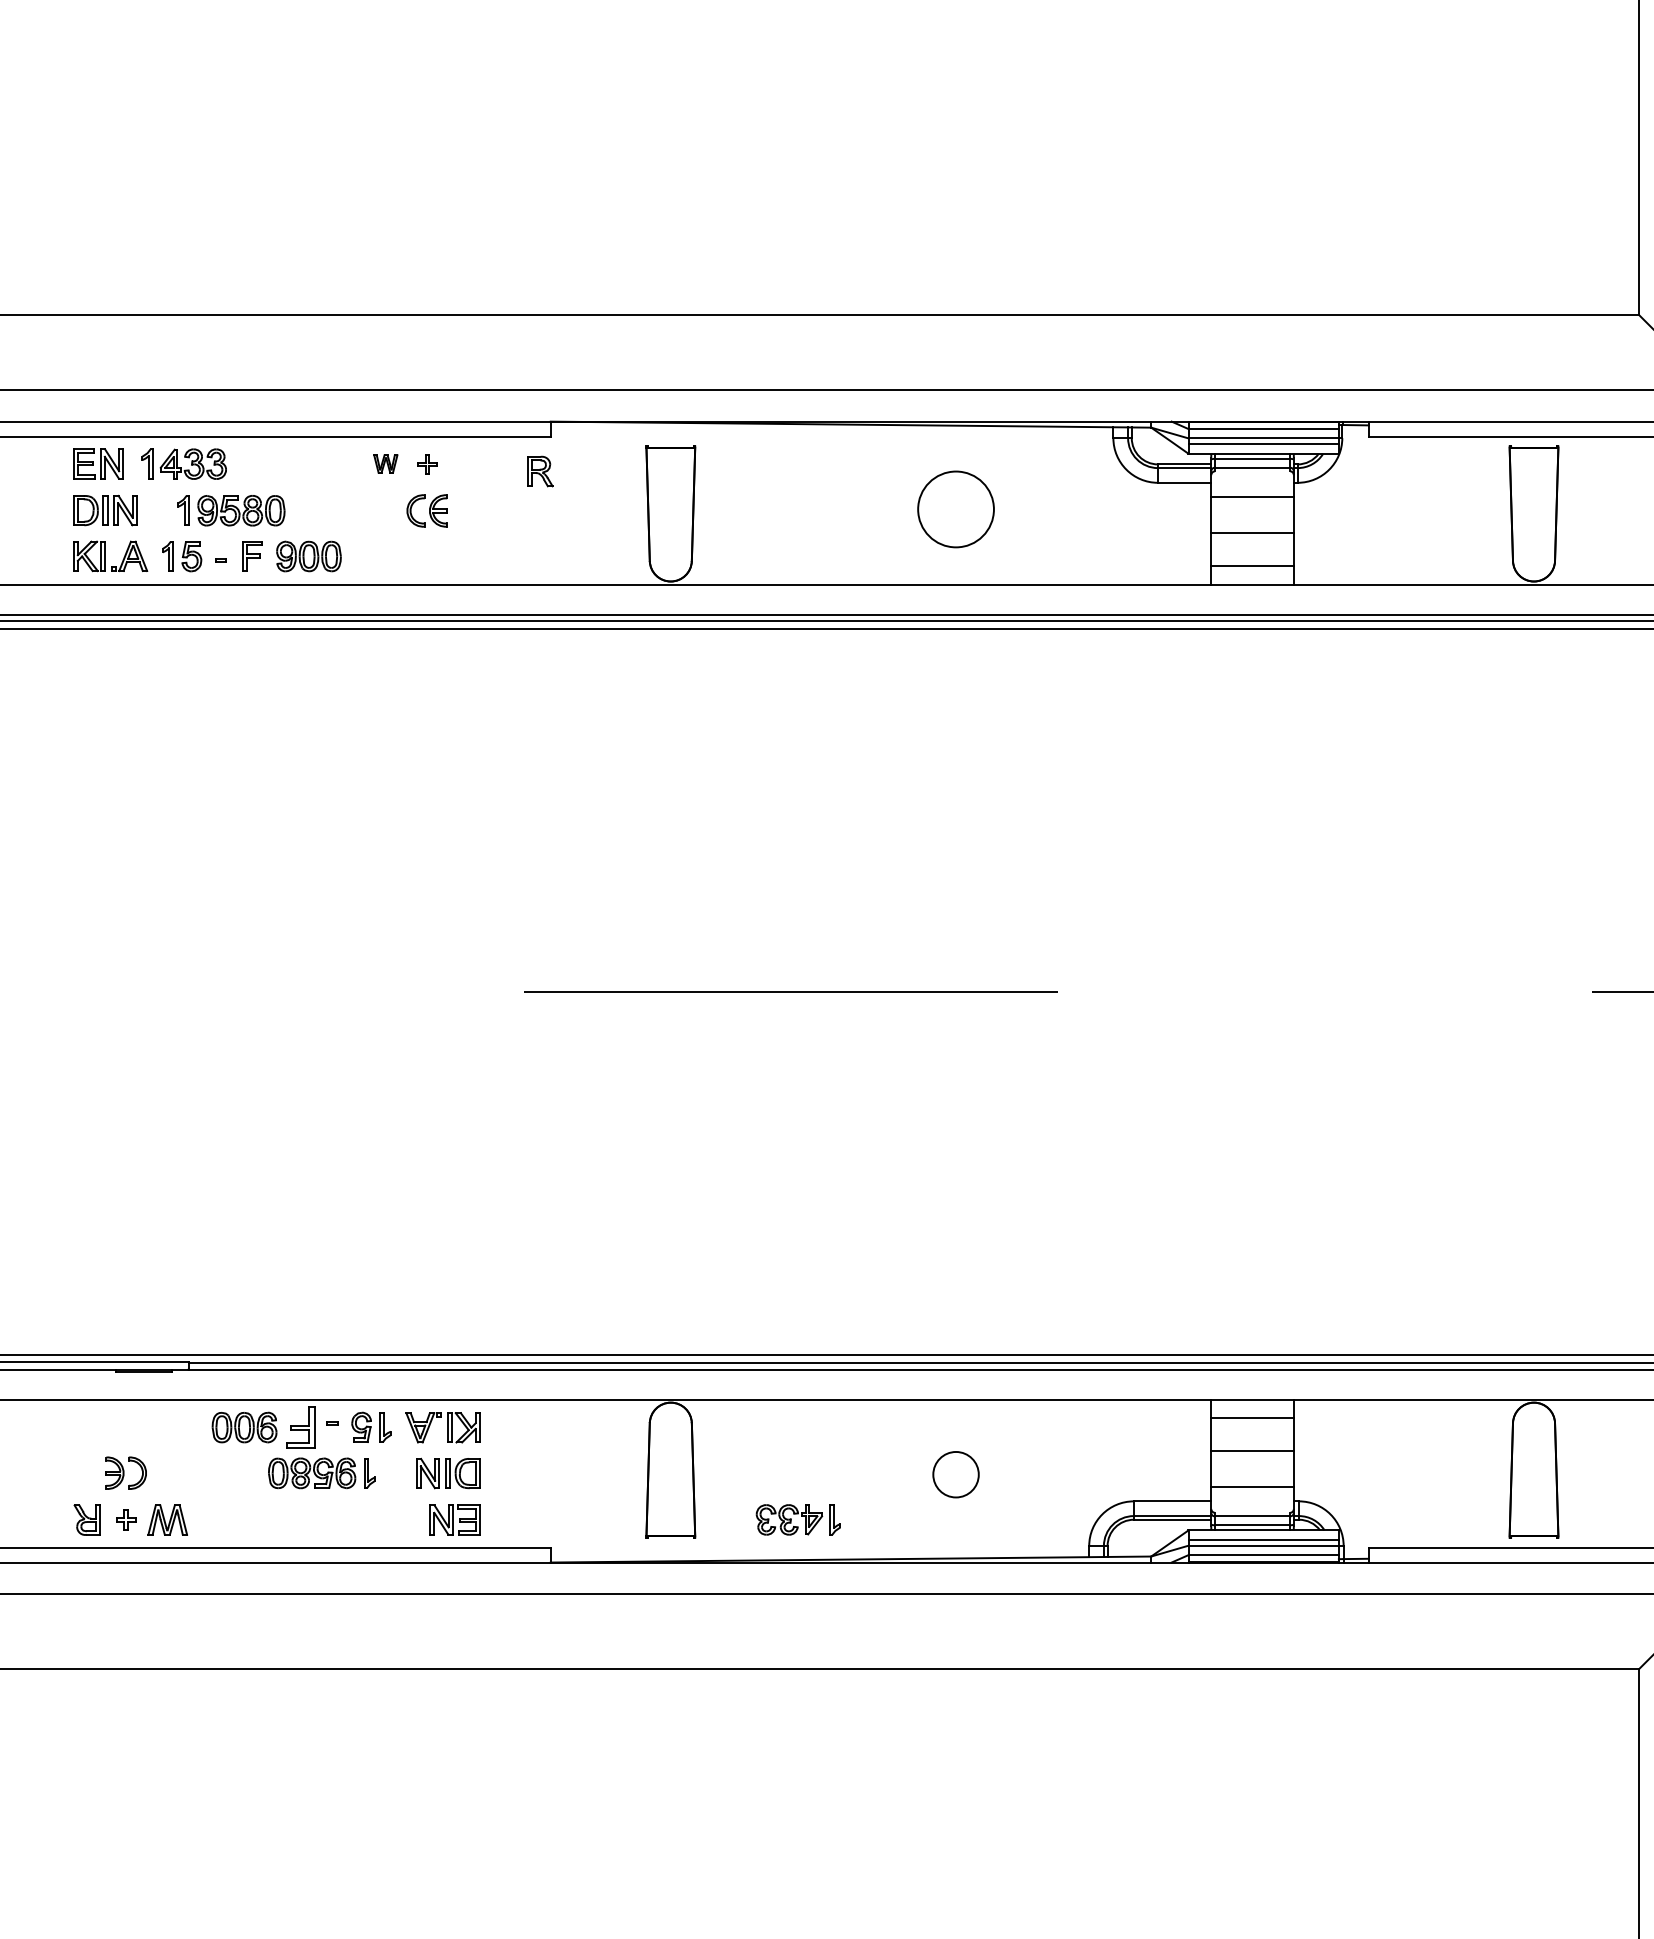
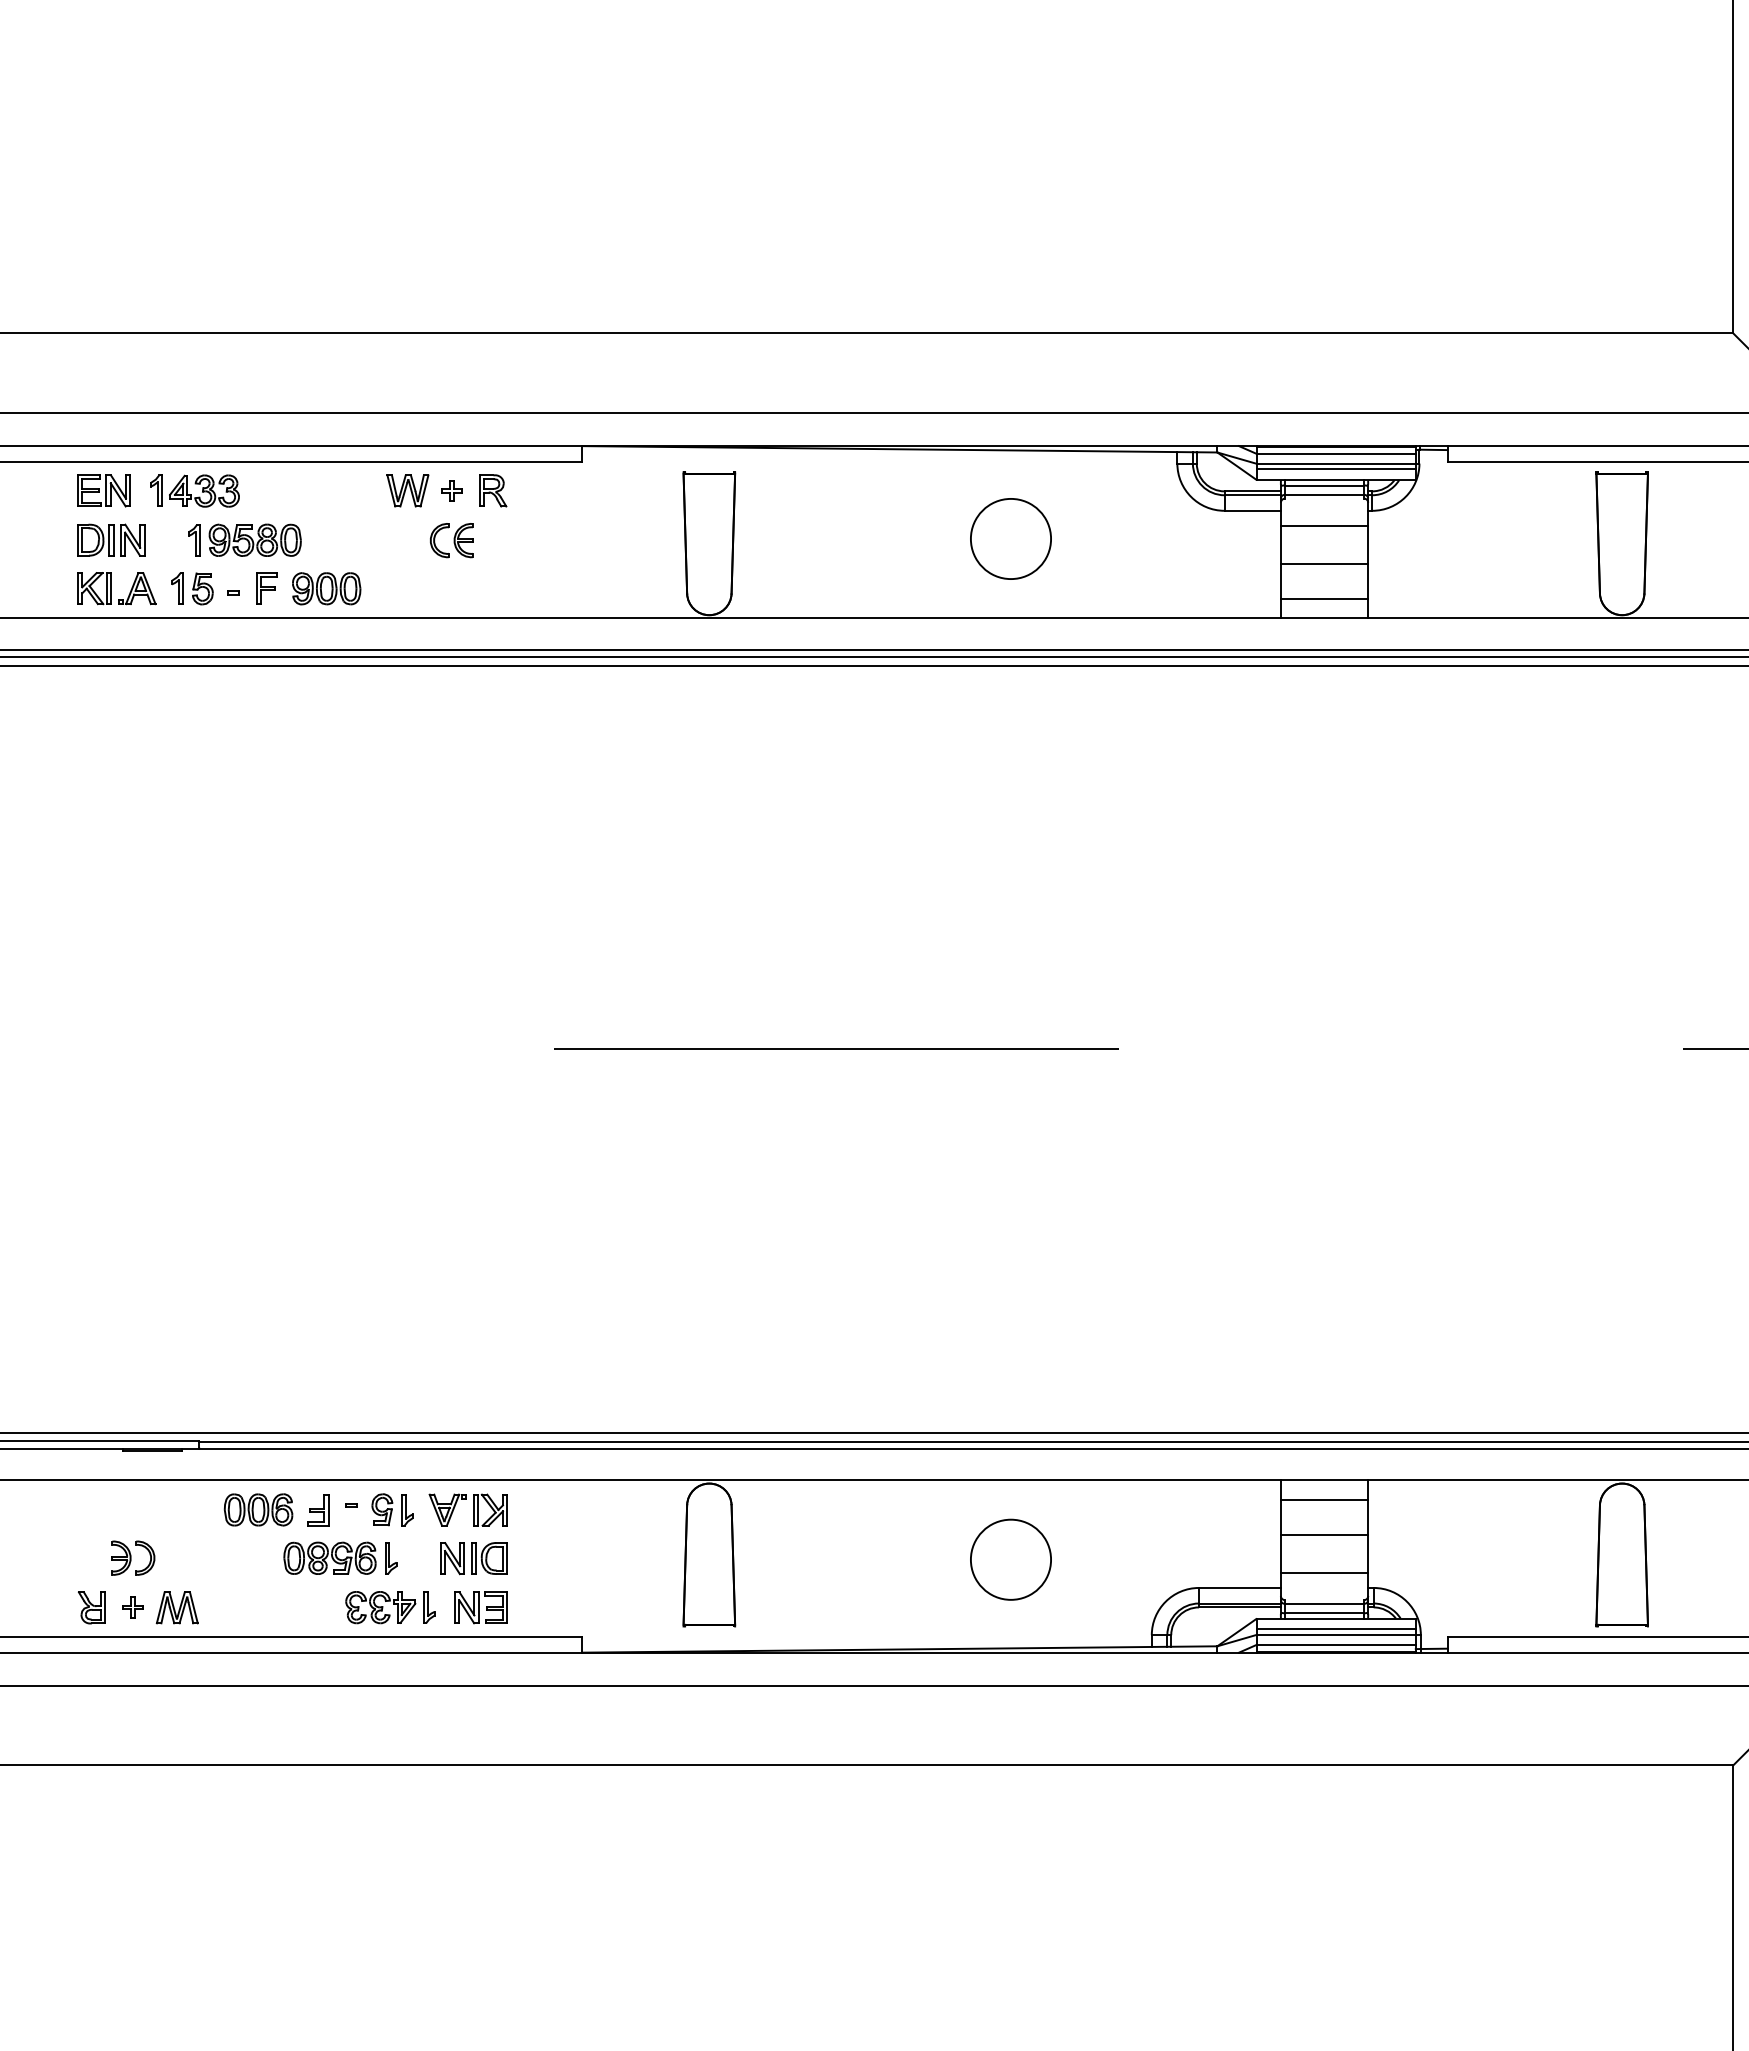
part: (385, 463) -> (407, 490), size x1.67
part: (540, 471) -> (493, 490), moved
part: (301, 1428) -> (318, 1510), size x0.71
circle: (955, 1474) -> (1010, 1559), size x1.67
part: (798, 1519) -> (390, 1607), moved

